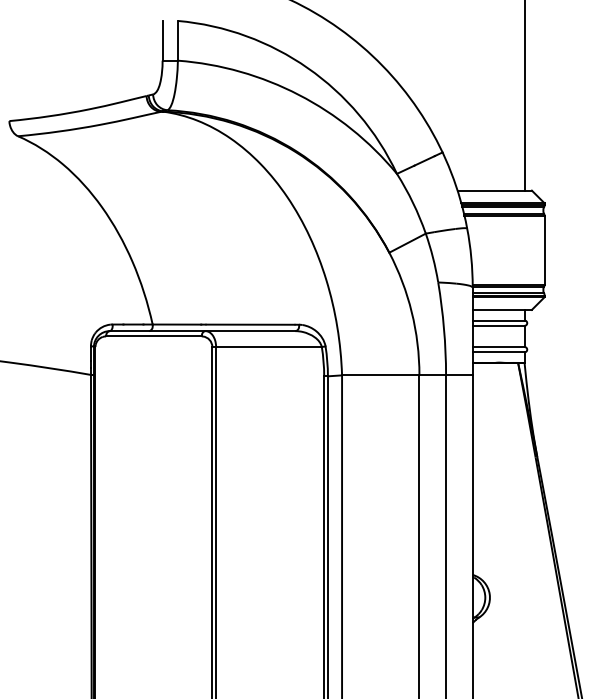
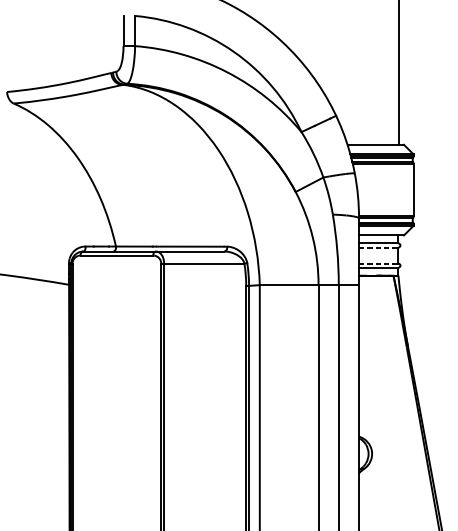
line: (498, 325) -> (378, 247), solid -> dashed
line: (498, 347) -> (378, 263), solid -> dashed

